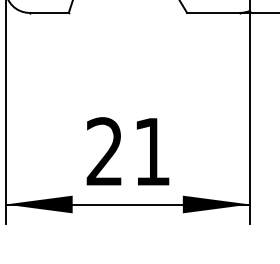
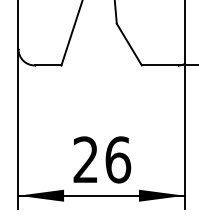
text: (152, 151) -> (118, 159), 21 -> 26

